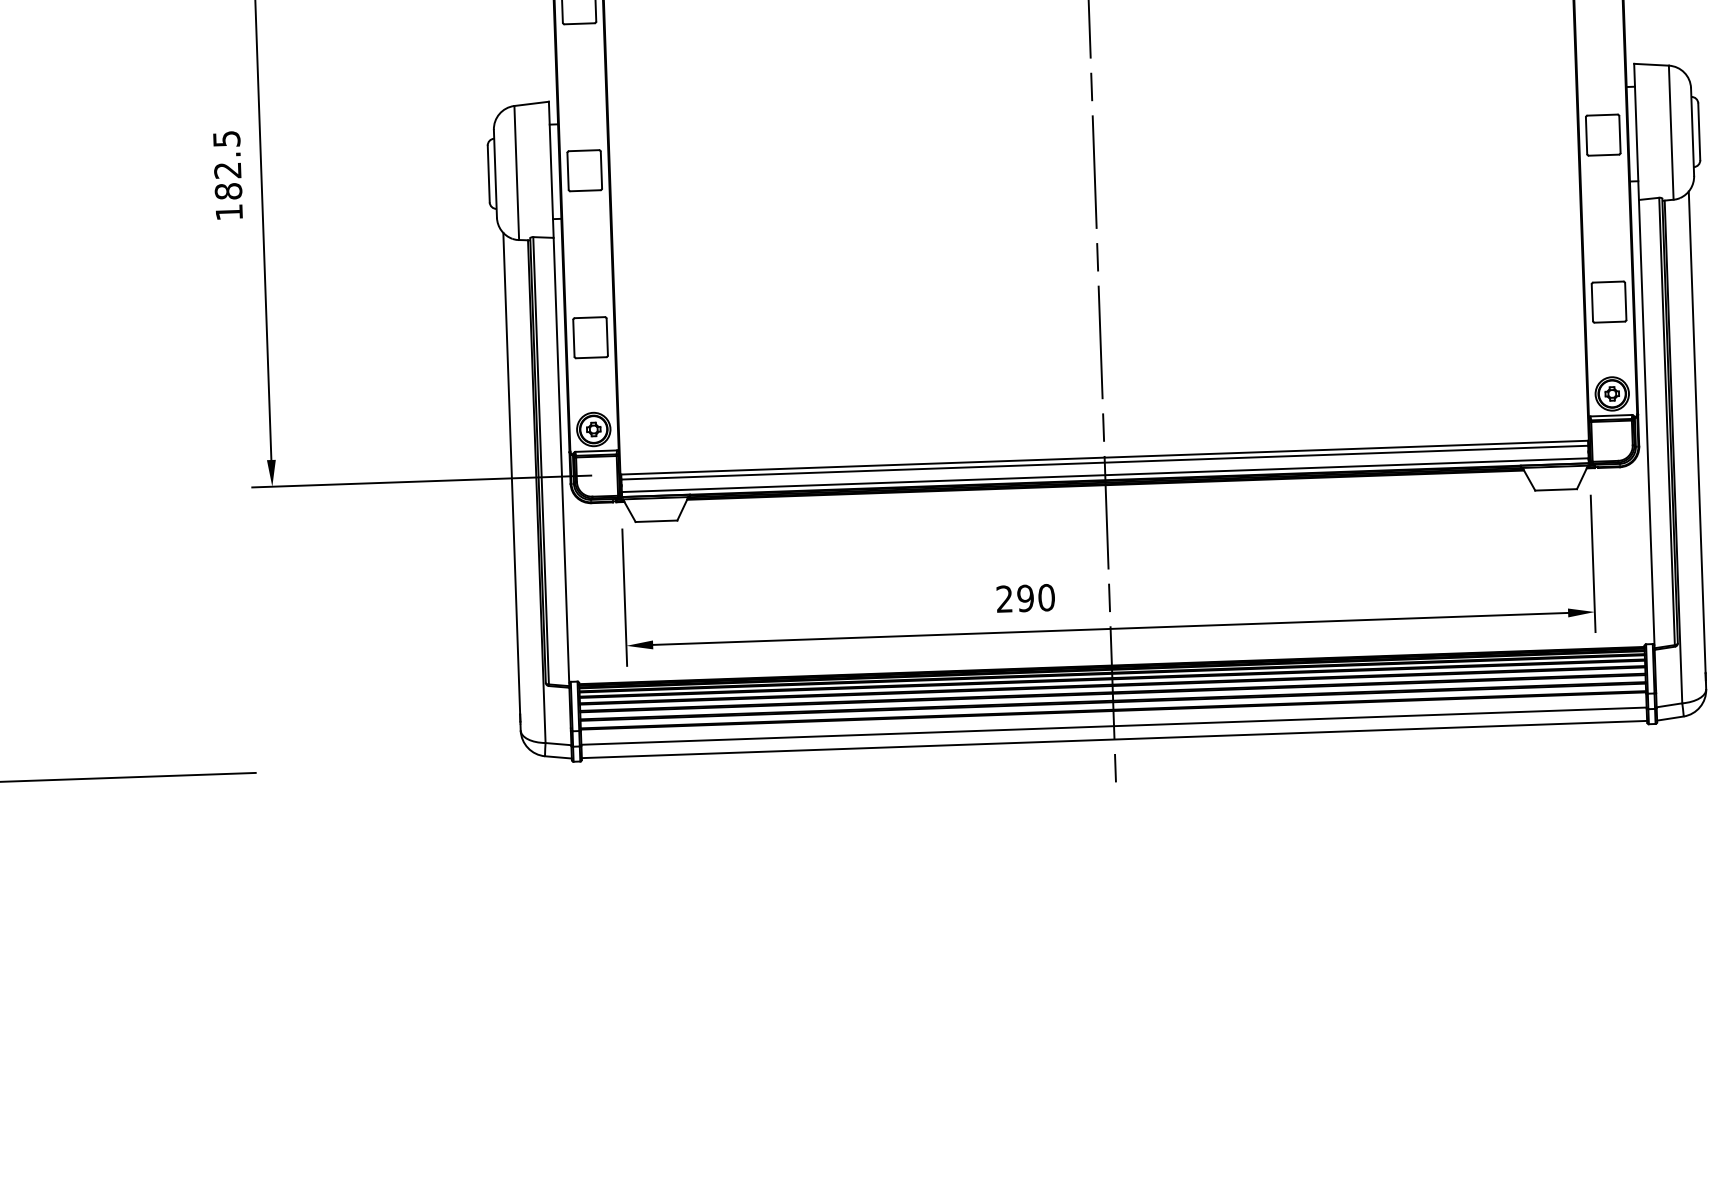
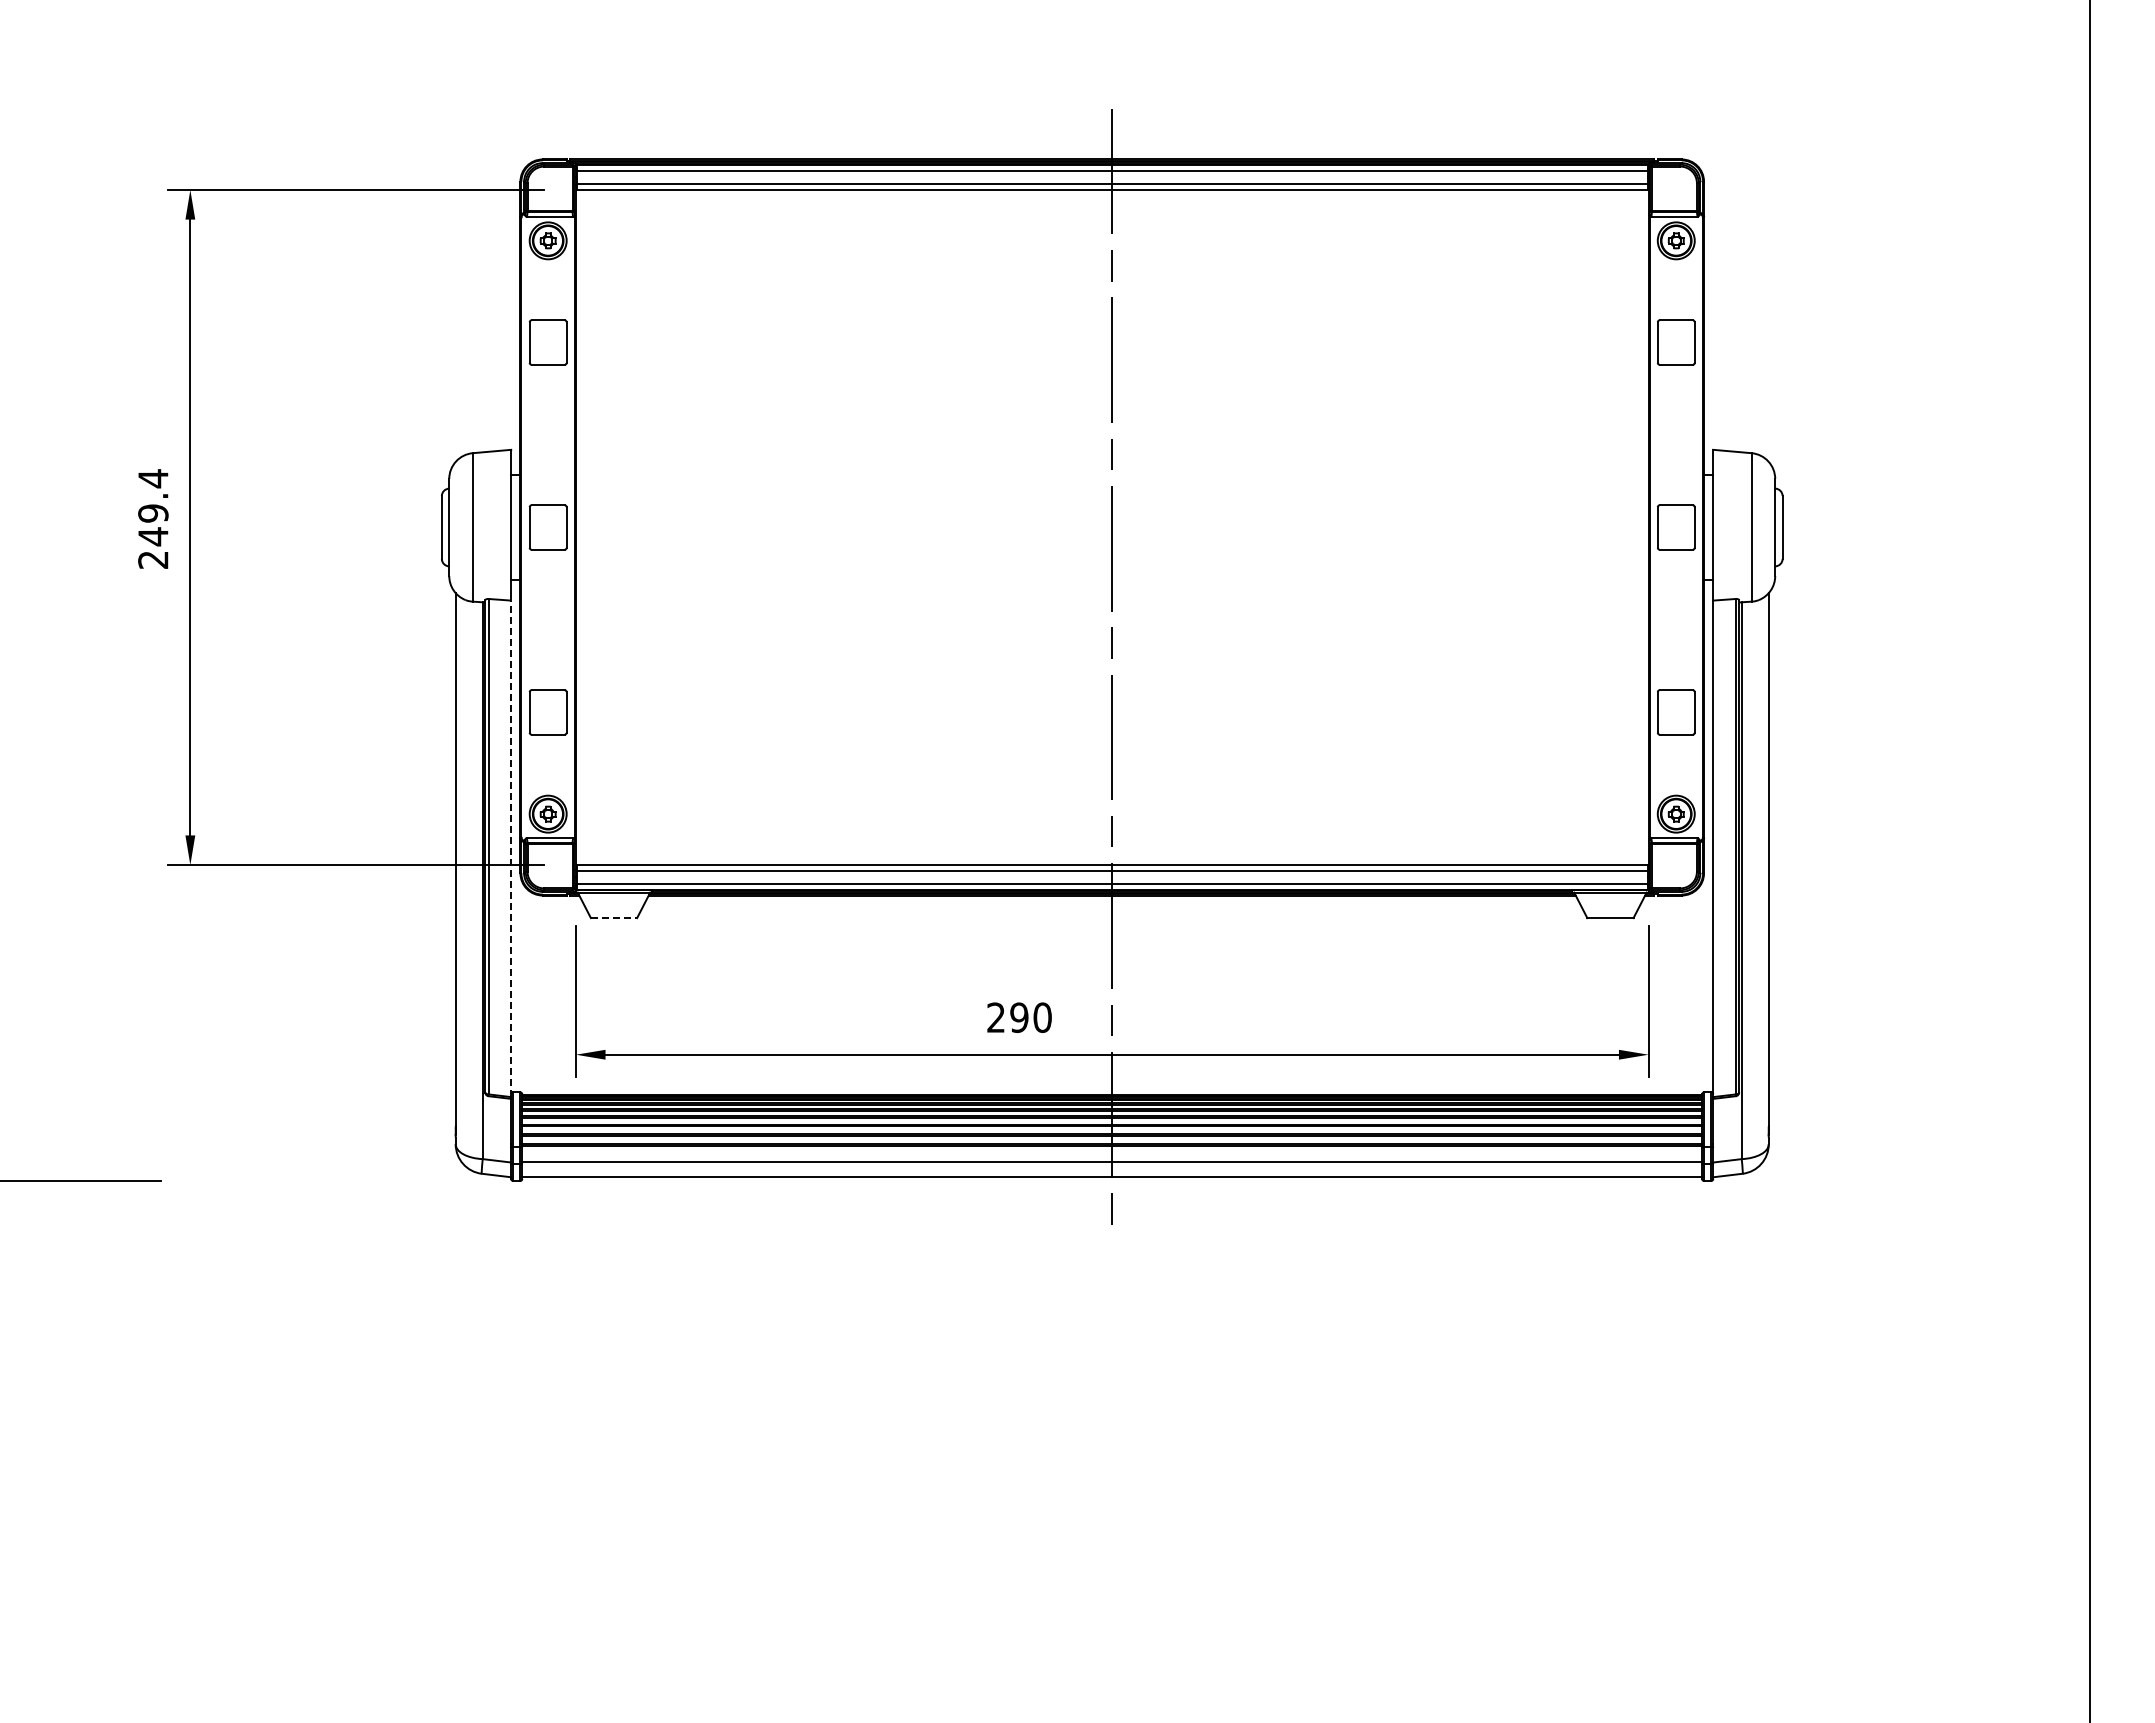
text: (228, 175) -> (153, 518), 182.5 -> 249.4
line: (561, 461) -> (511, 848), solid -> dashed
line: (656, 521) -> (614, 918), solid -> dashed

